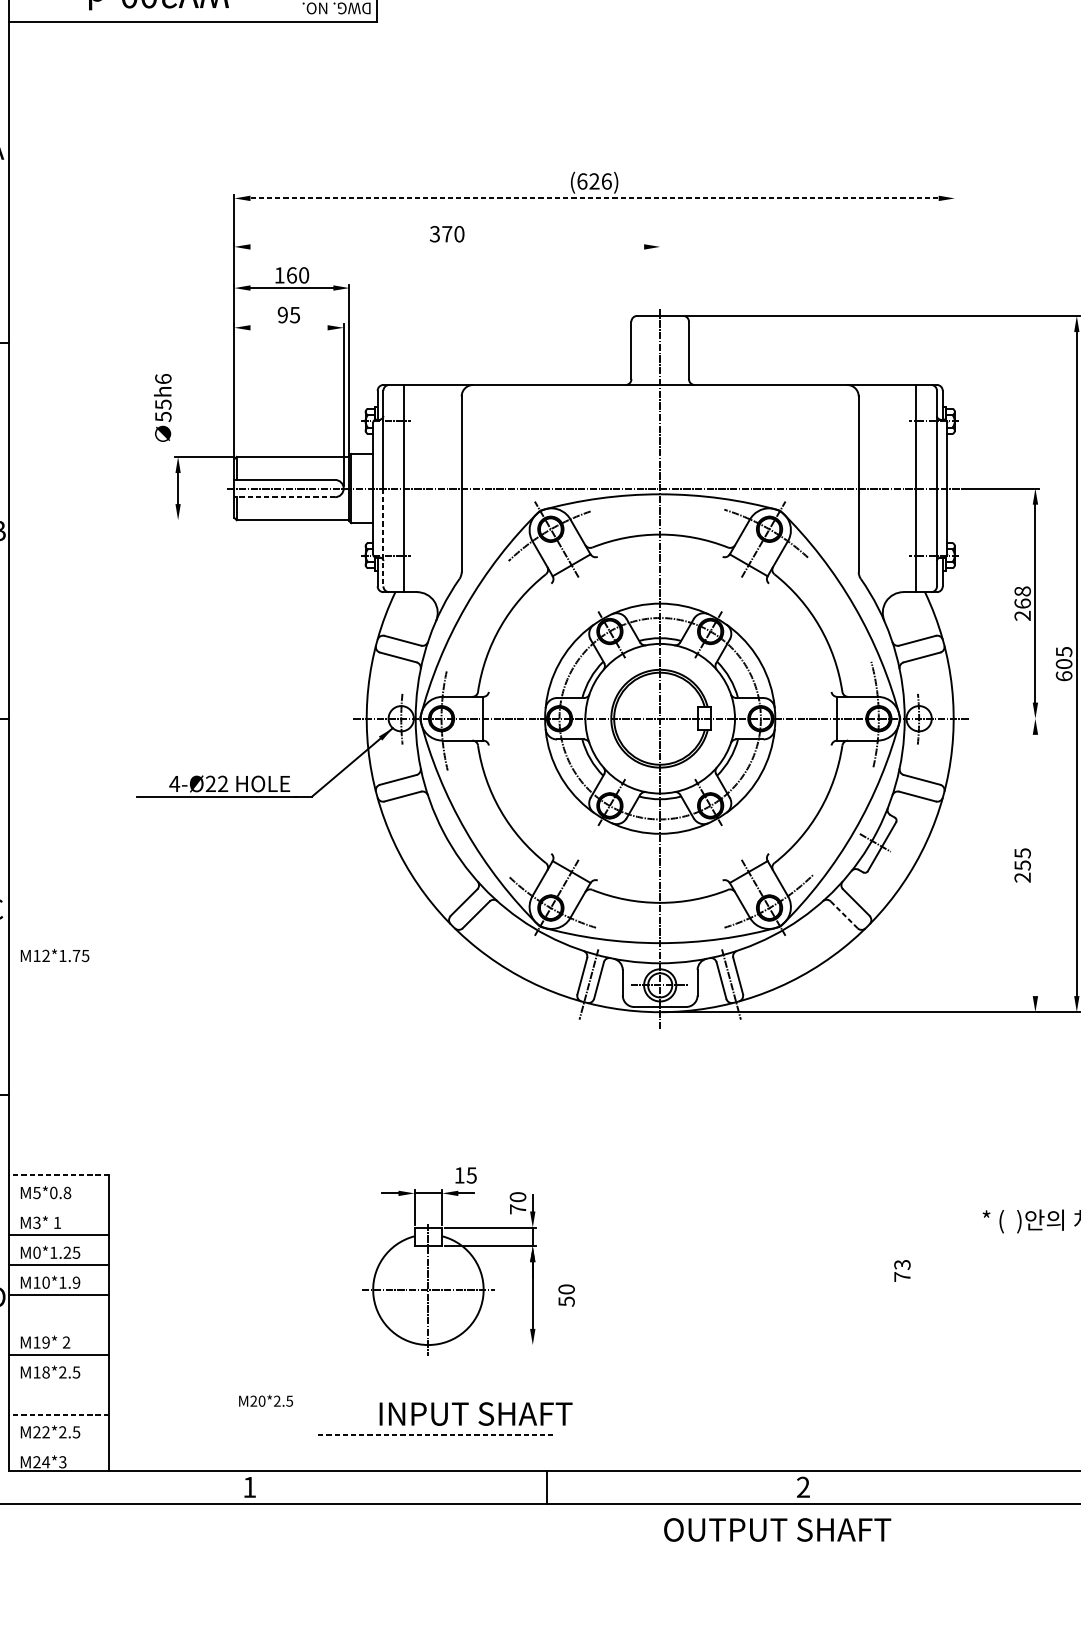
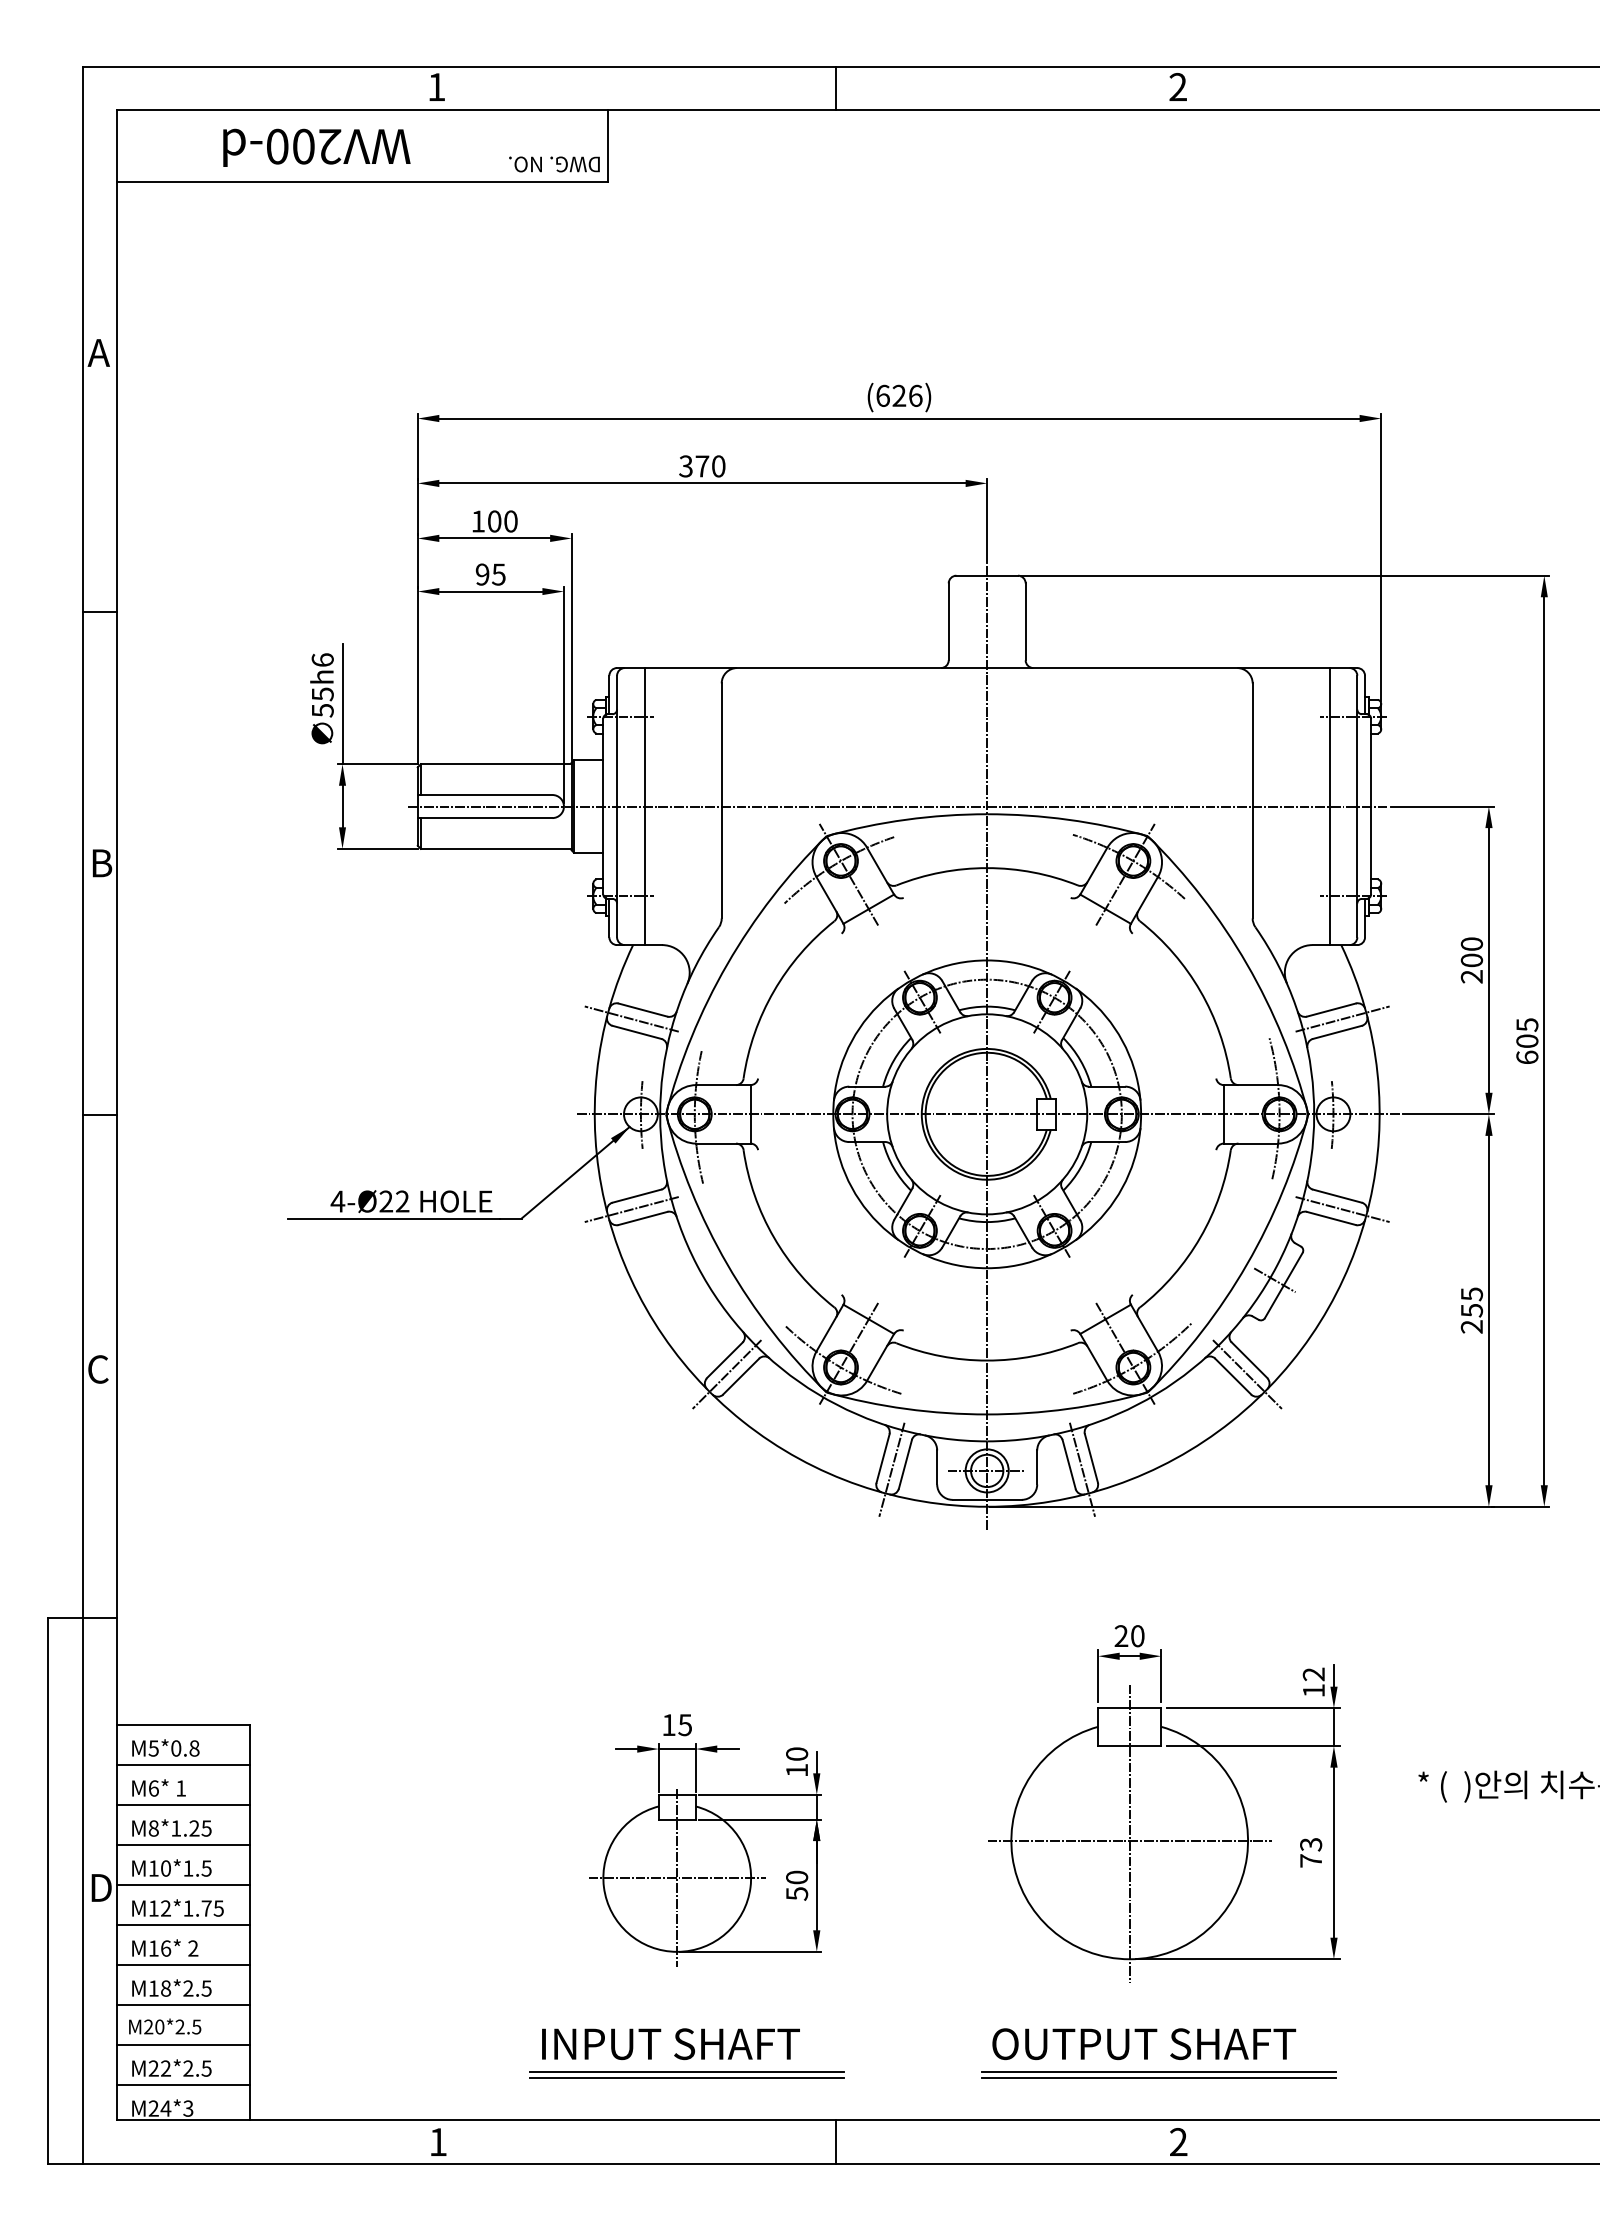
line: (594, 198) -> (899, 418), dashed -> solid
line: (447, 246) -> (702, 483), added
line: (660, 274) -> (987, 520), added
text: (291, 275) -> (494, 521), 160 -> 100
line: (955, 301) -> (1381, 556), added
line: (288, 327) -> (490, 591), added
line: (178, 412) -> (342, 704), added
line: (284, 497) -> (484, 818), dashed -> solid
line: (204, 519) -> (377, 848), added
line: (383, 537) -> (617, 872), dashed -> solid
text: (1022, 597) -> (1471, 952), 268 -> 200
line: (394, 647) -> (631, 1018), added
line: (925, 647) -> (1342, 1018), added
line: (1004, 718) -> (1447, 1114), added
line: (394, 789) -> (631, 1209), added
line: (925, 789) -> (1342, 1209), added
line: (1035, 865) -> (1488, 1310), added
line: (465, 913) -> (726, 1374), added
line: (854, 913) -> (1246, 1374), added
line: (844, 914) -> (1233, 1376), dashed -> solid
text: (54, 955) -> (177, 1907), moved
line: (59, 1175) -> (183, 1725), dashed -> solid
text: (466, 1175) -> (677, 1725), moved
line: (59, 1205) -> (183, 1765), added
text: (517, 1209) -> (796, 1770), 70 -> 10
text: (36, 1222) -> (153, 1788), M3* -> M6*
part: (792, 1234) -> (1164, 1803), added
text: (36, 1252) -> (153, 1828), M0*1.25 -> M8*1.25
text: (76, 1282) -> (206, 1868), M10*1.9 -> M10*1.5
text: (566, 1295) -> (797, 1885), moved
line: (59, 1325) -> (183, 1925), added
text: (46, 1342) -> (166, 1948), M19* -> M16*
line: (483, 1344) -> (750, 1951), added
line: (59, 1385) -> (183, 2005), added
text: (266, 1400) -> (165, 2026), moved
text: (475, 1414) -> (670, 2044), moved
line: (59, 1415) -> (183, 2045), dashed -> solid
line: (436, 1434) -> (687, 2071), dashed -> solid
line: (788, 1434) -> (1158, 2071), added
line: (435, 1438) -> (686, 2077), added
line: (788, 1438) -> (1158, 2077), added
line: (59, 1444) -> (183, 2085), added
text: (777, 1530) -> (1144, 2044), moved

